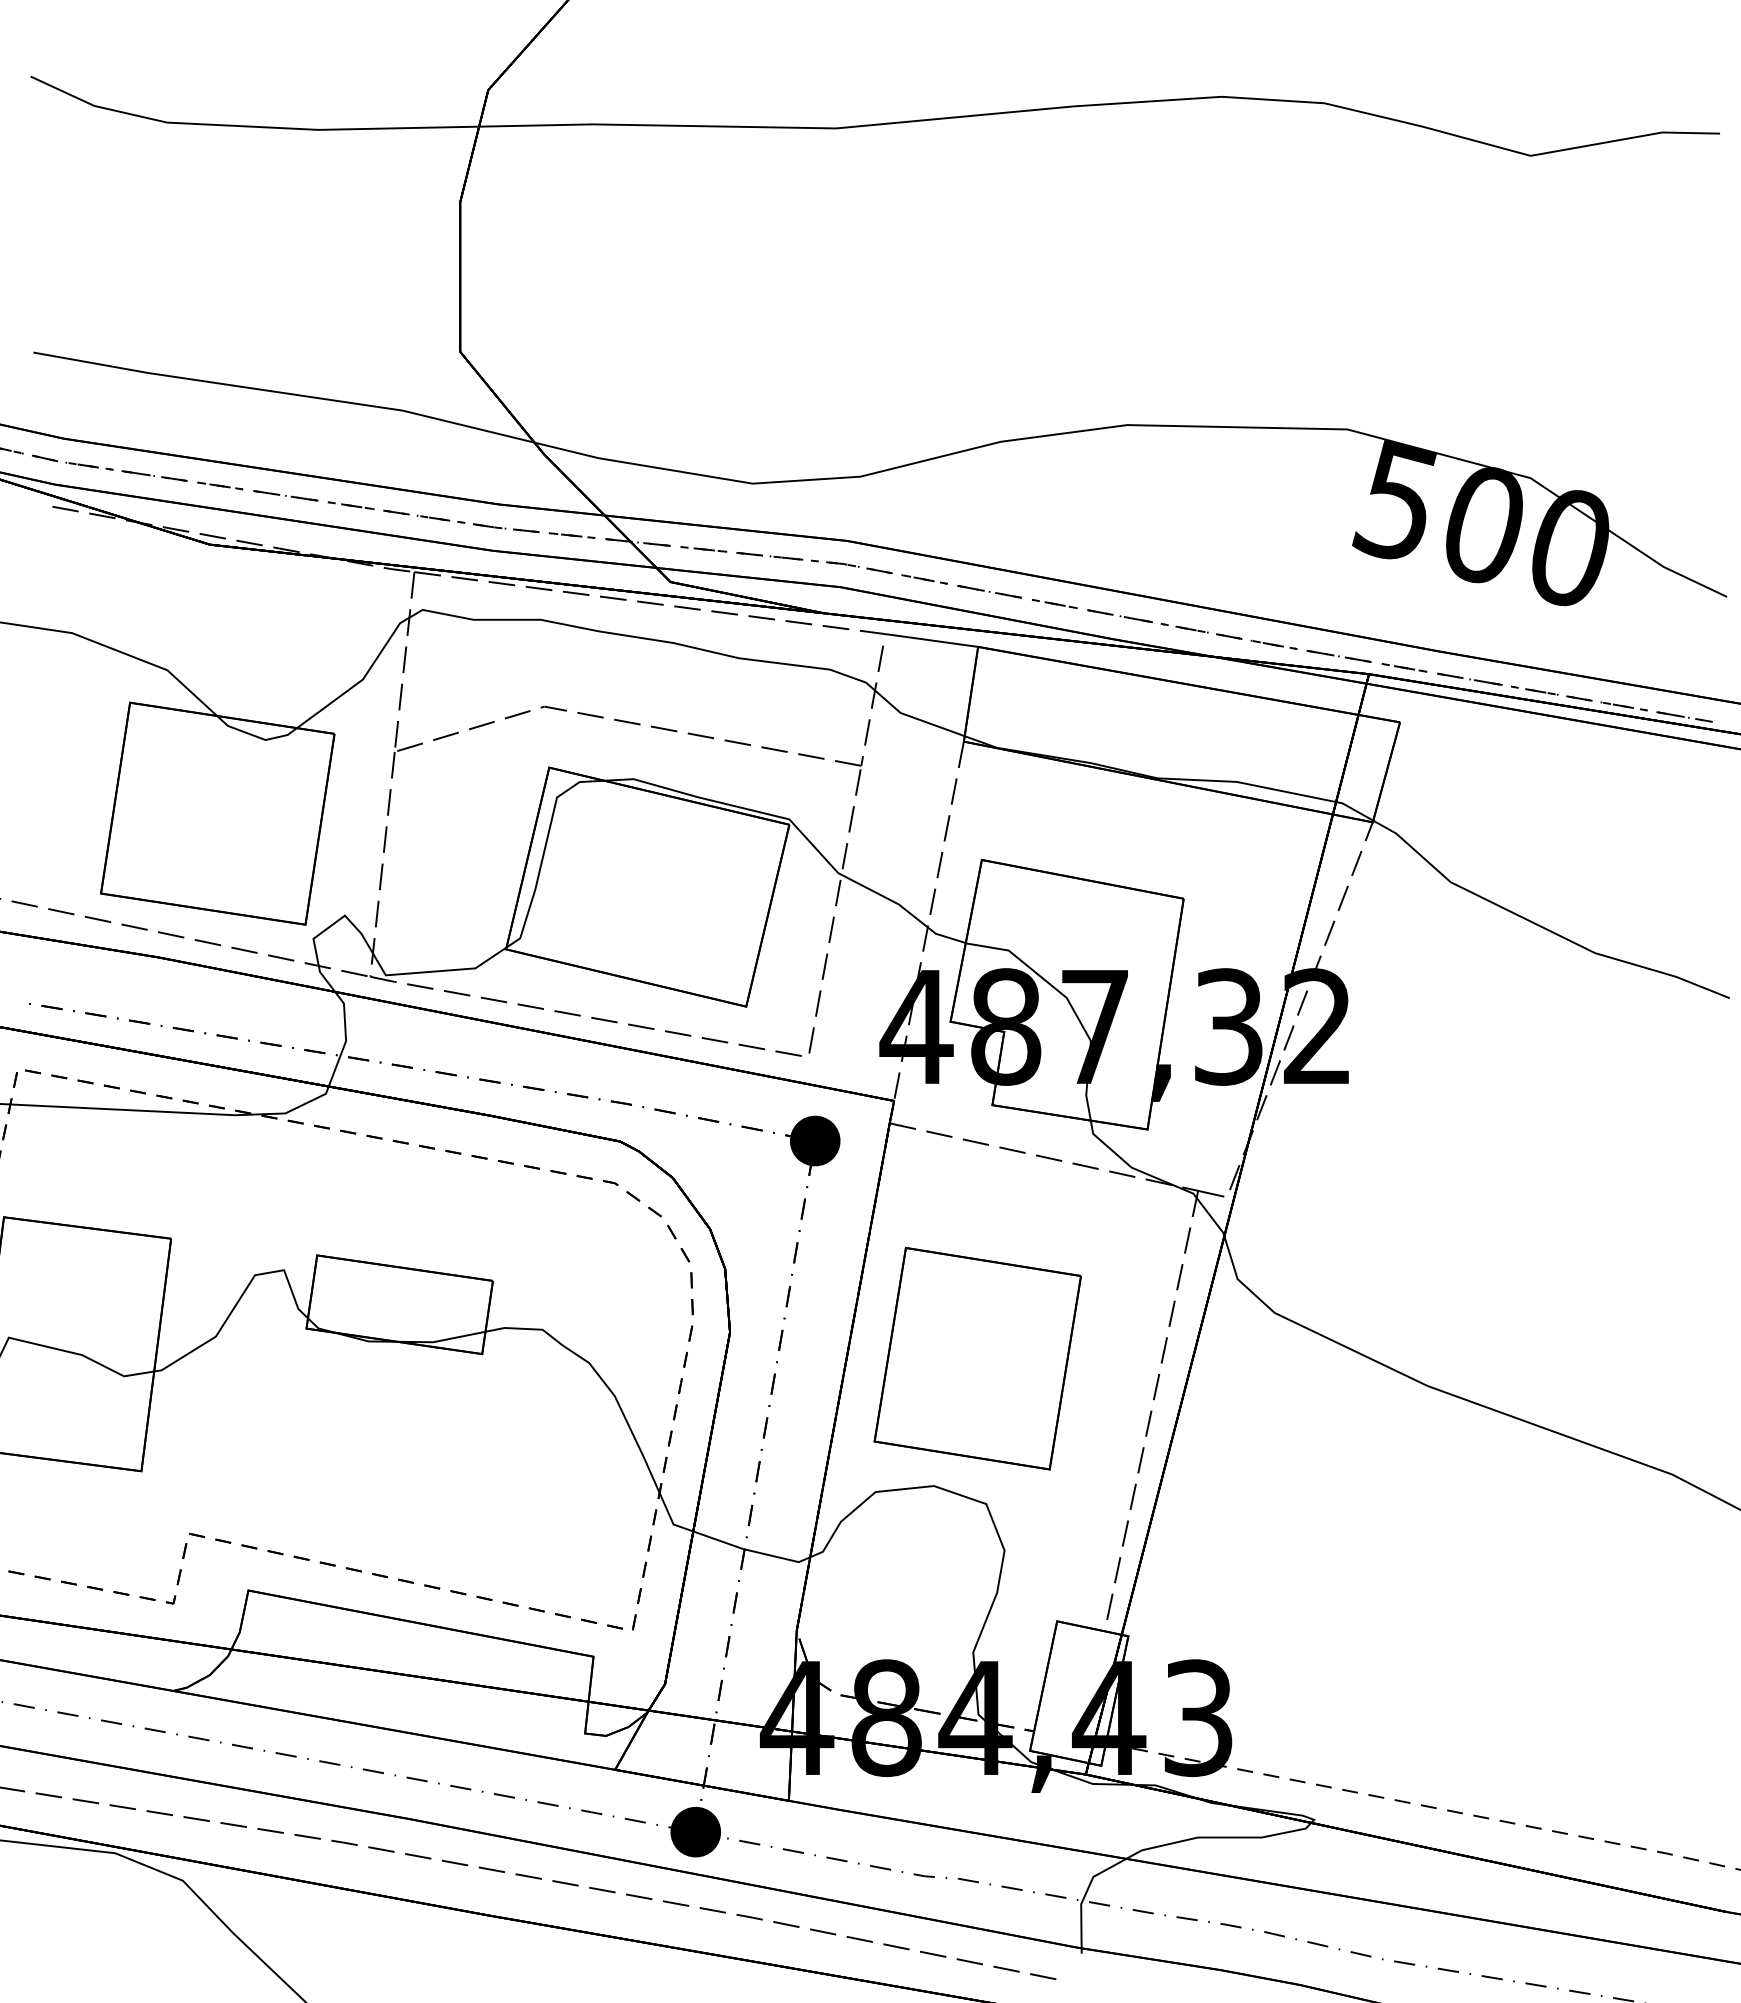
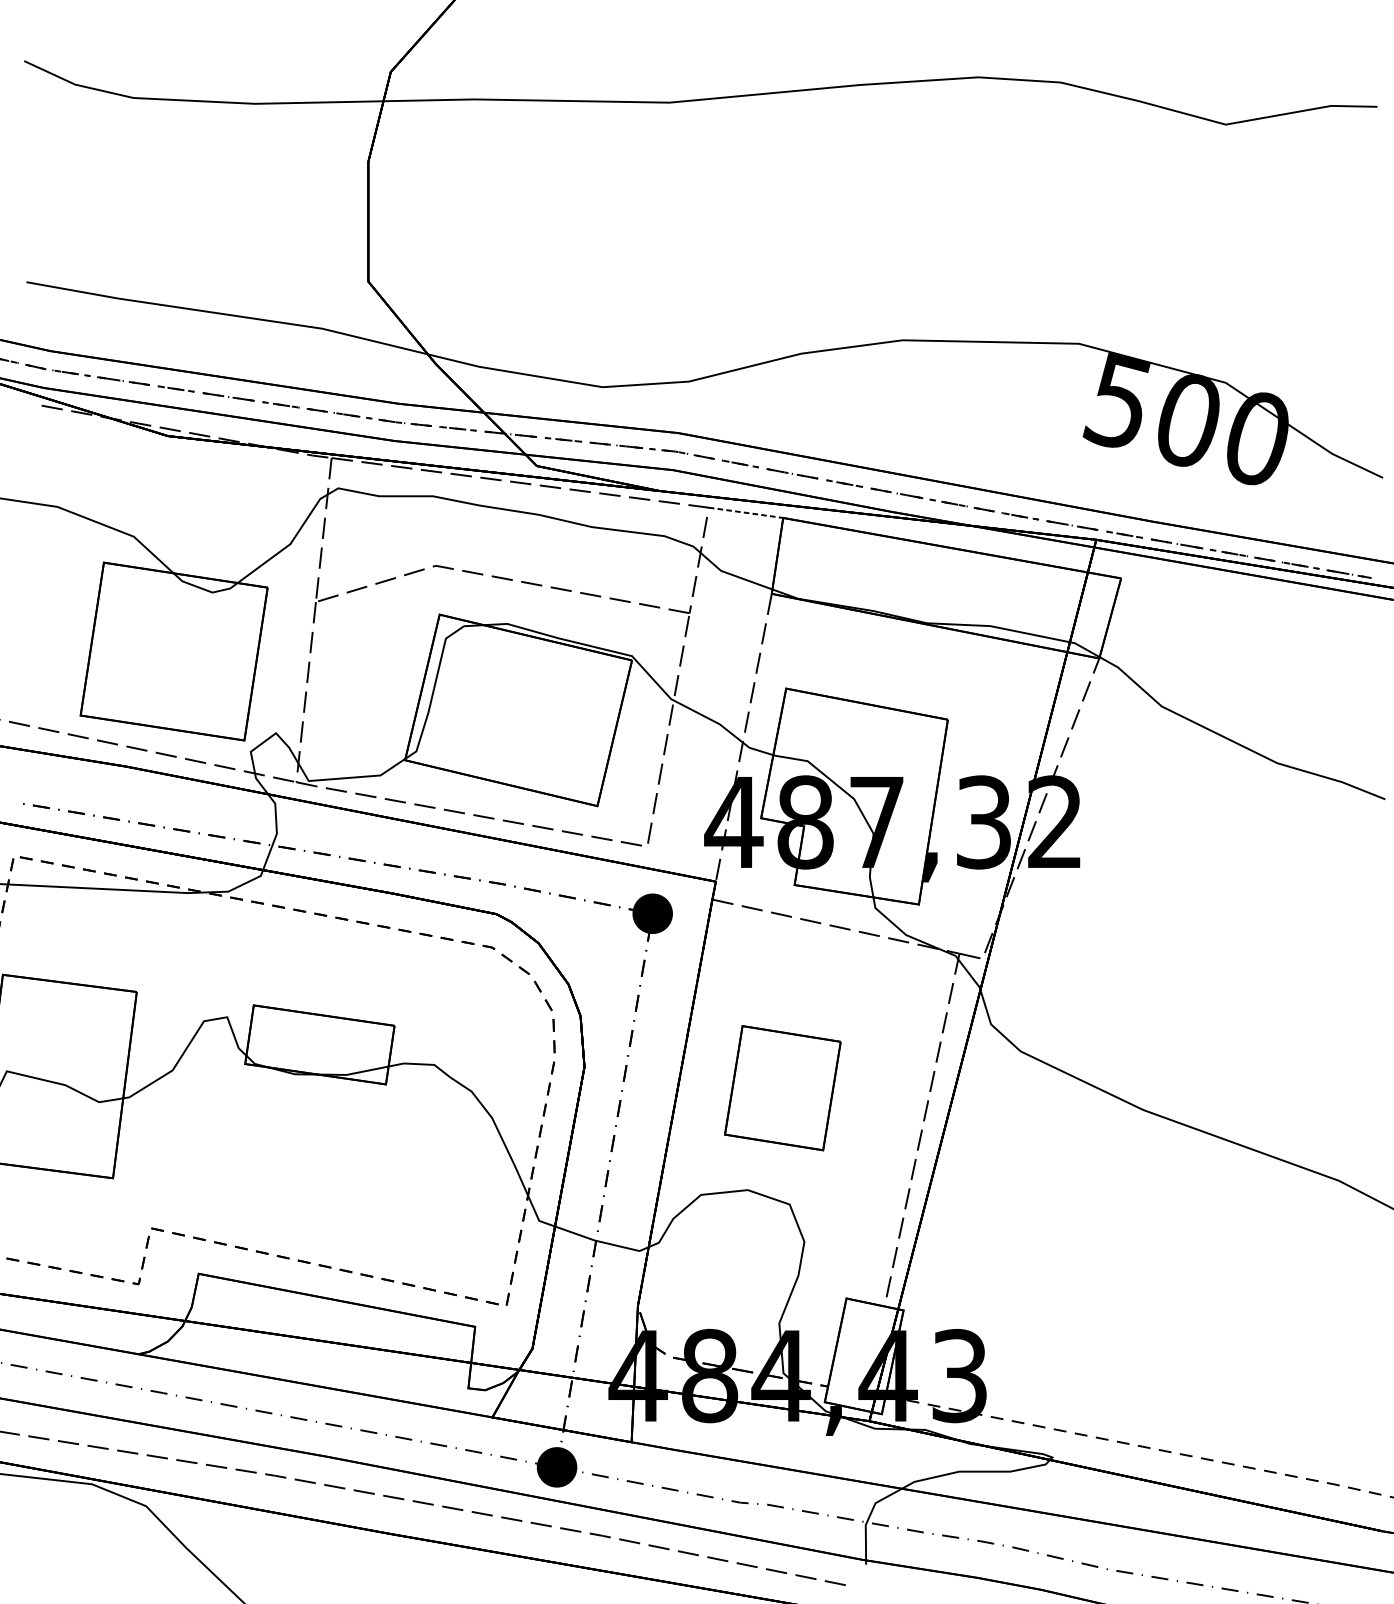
line: (931, 640) -> (745, 512), solid -> dashed
part: (977, 1358) -> (782, 1087), size x0.7

